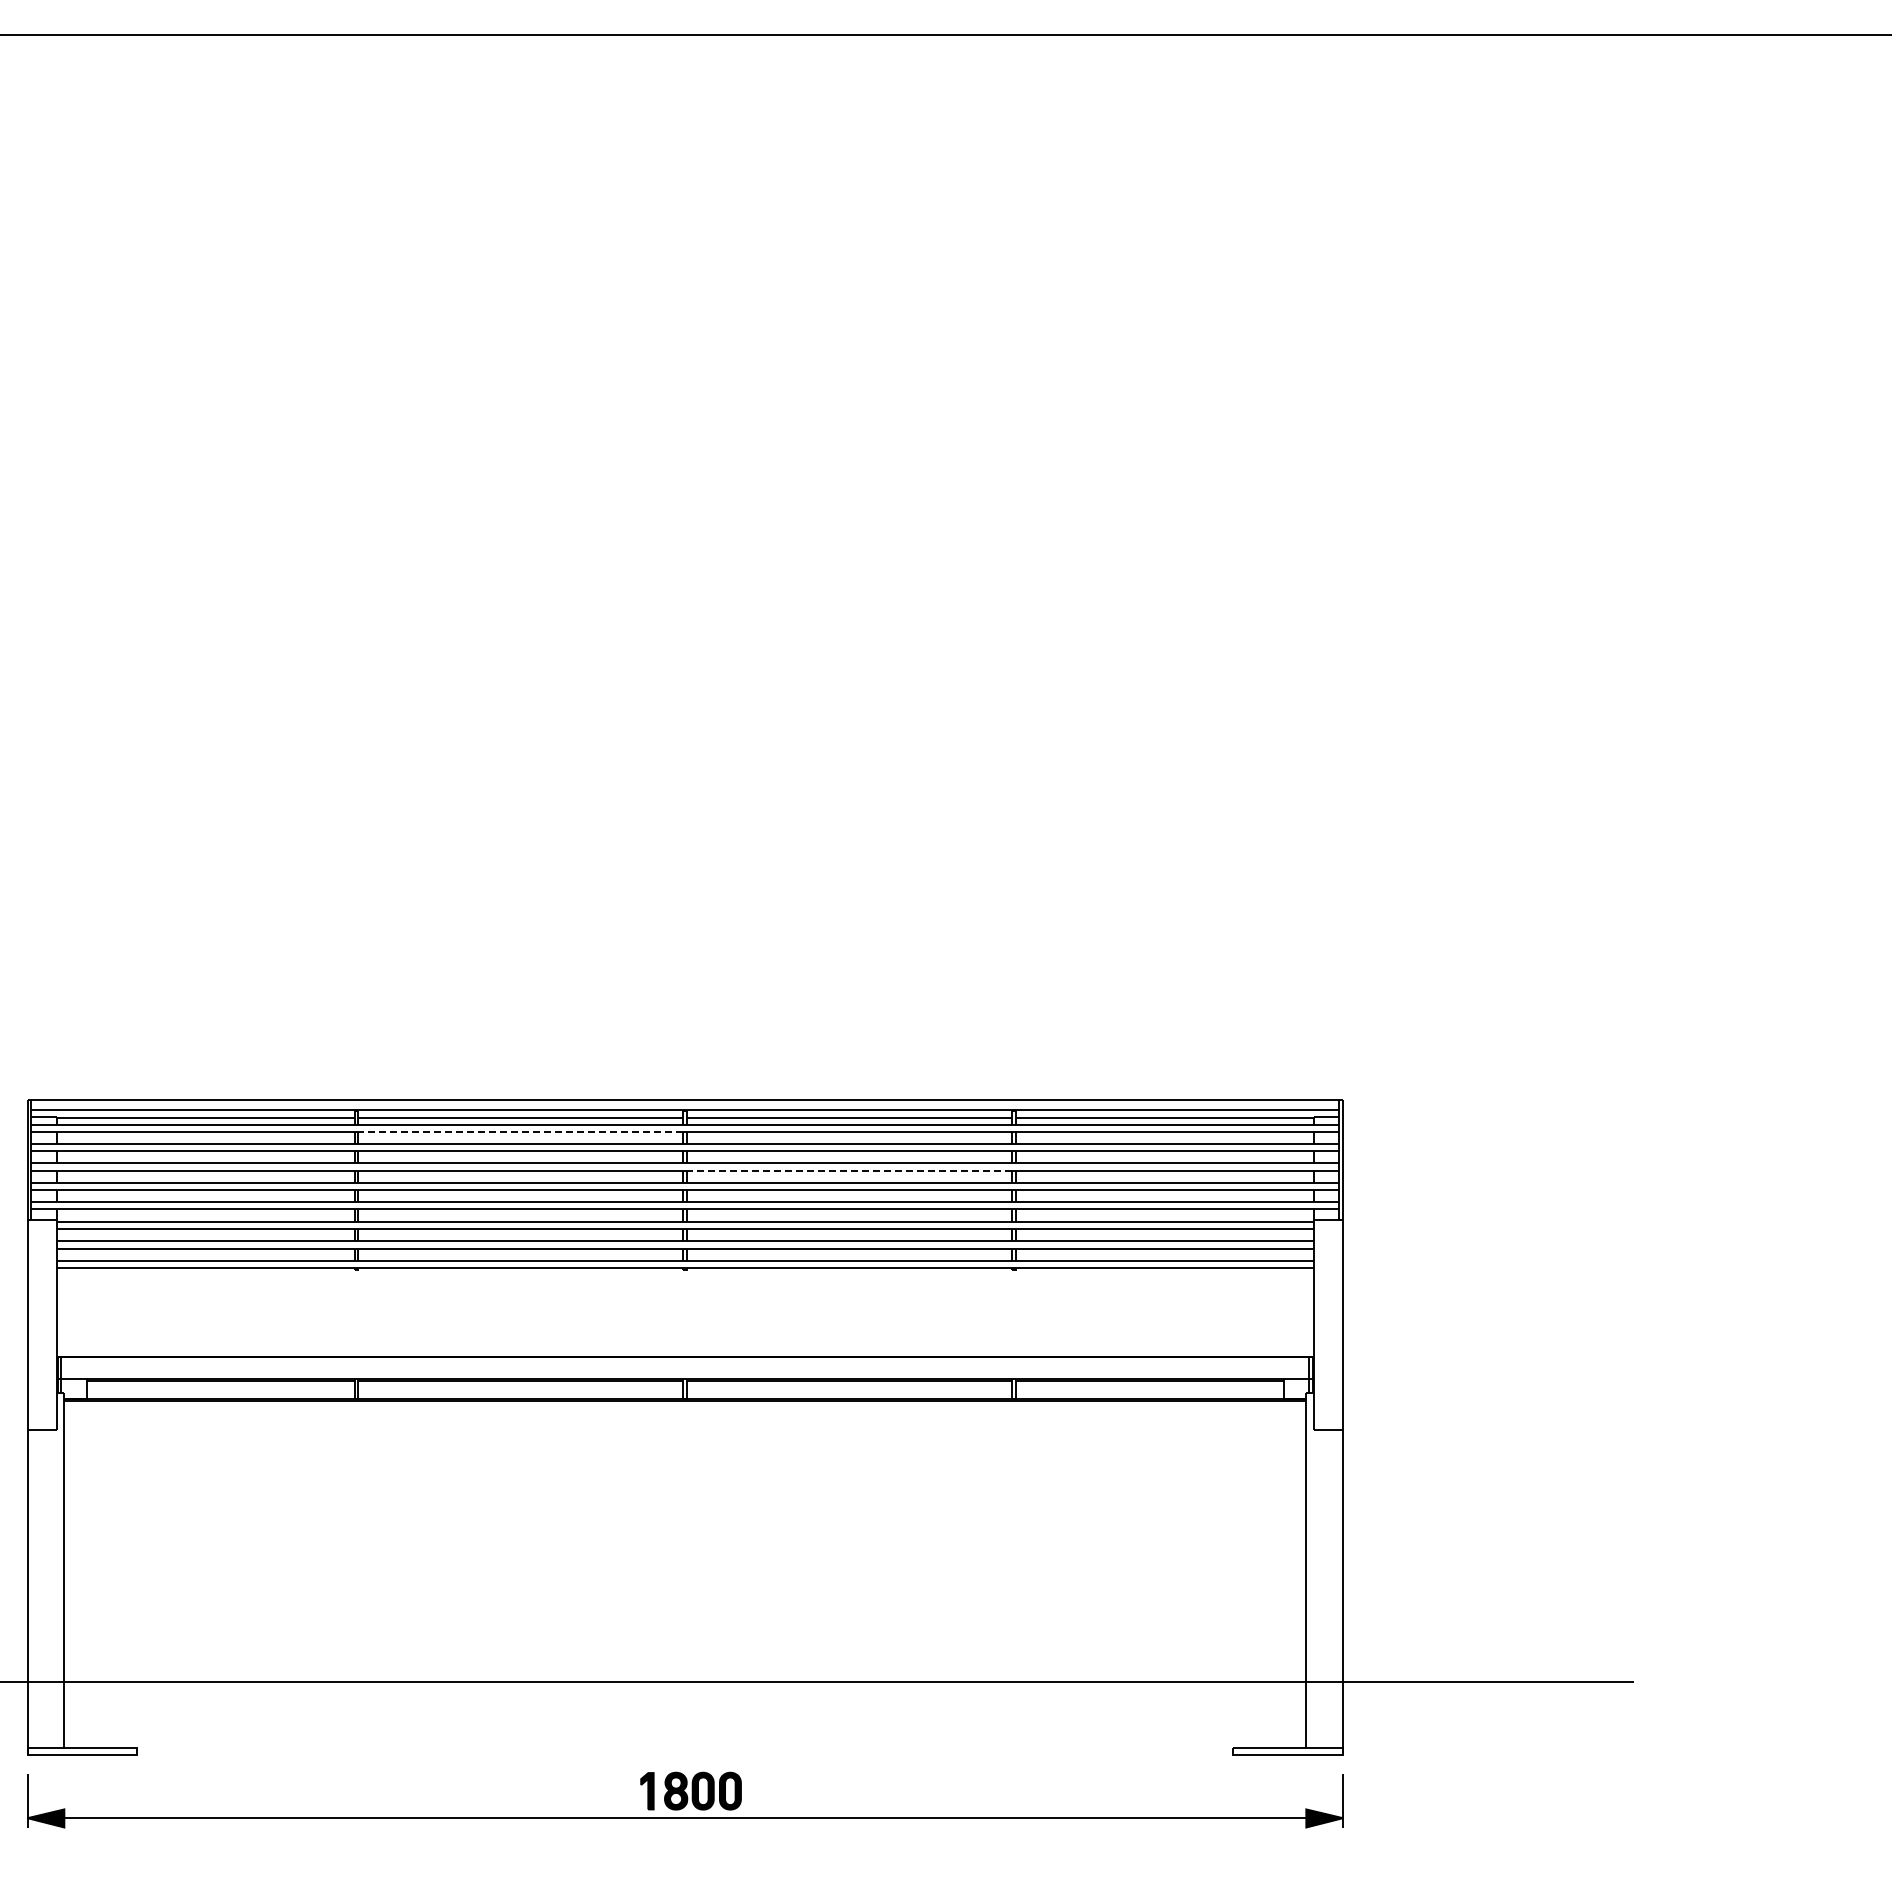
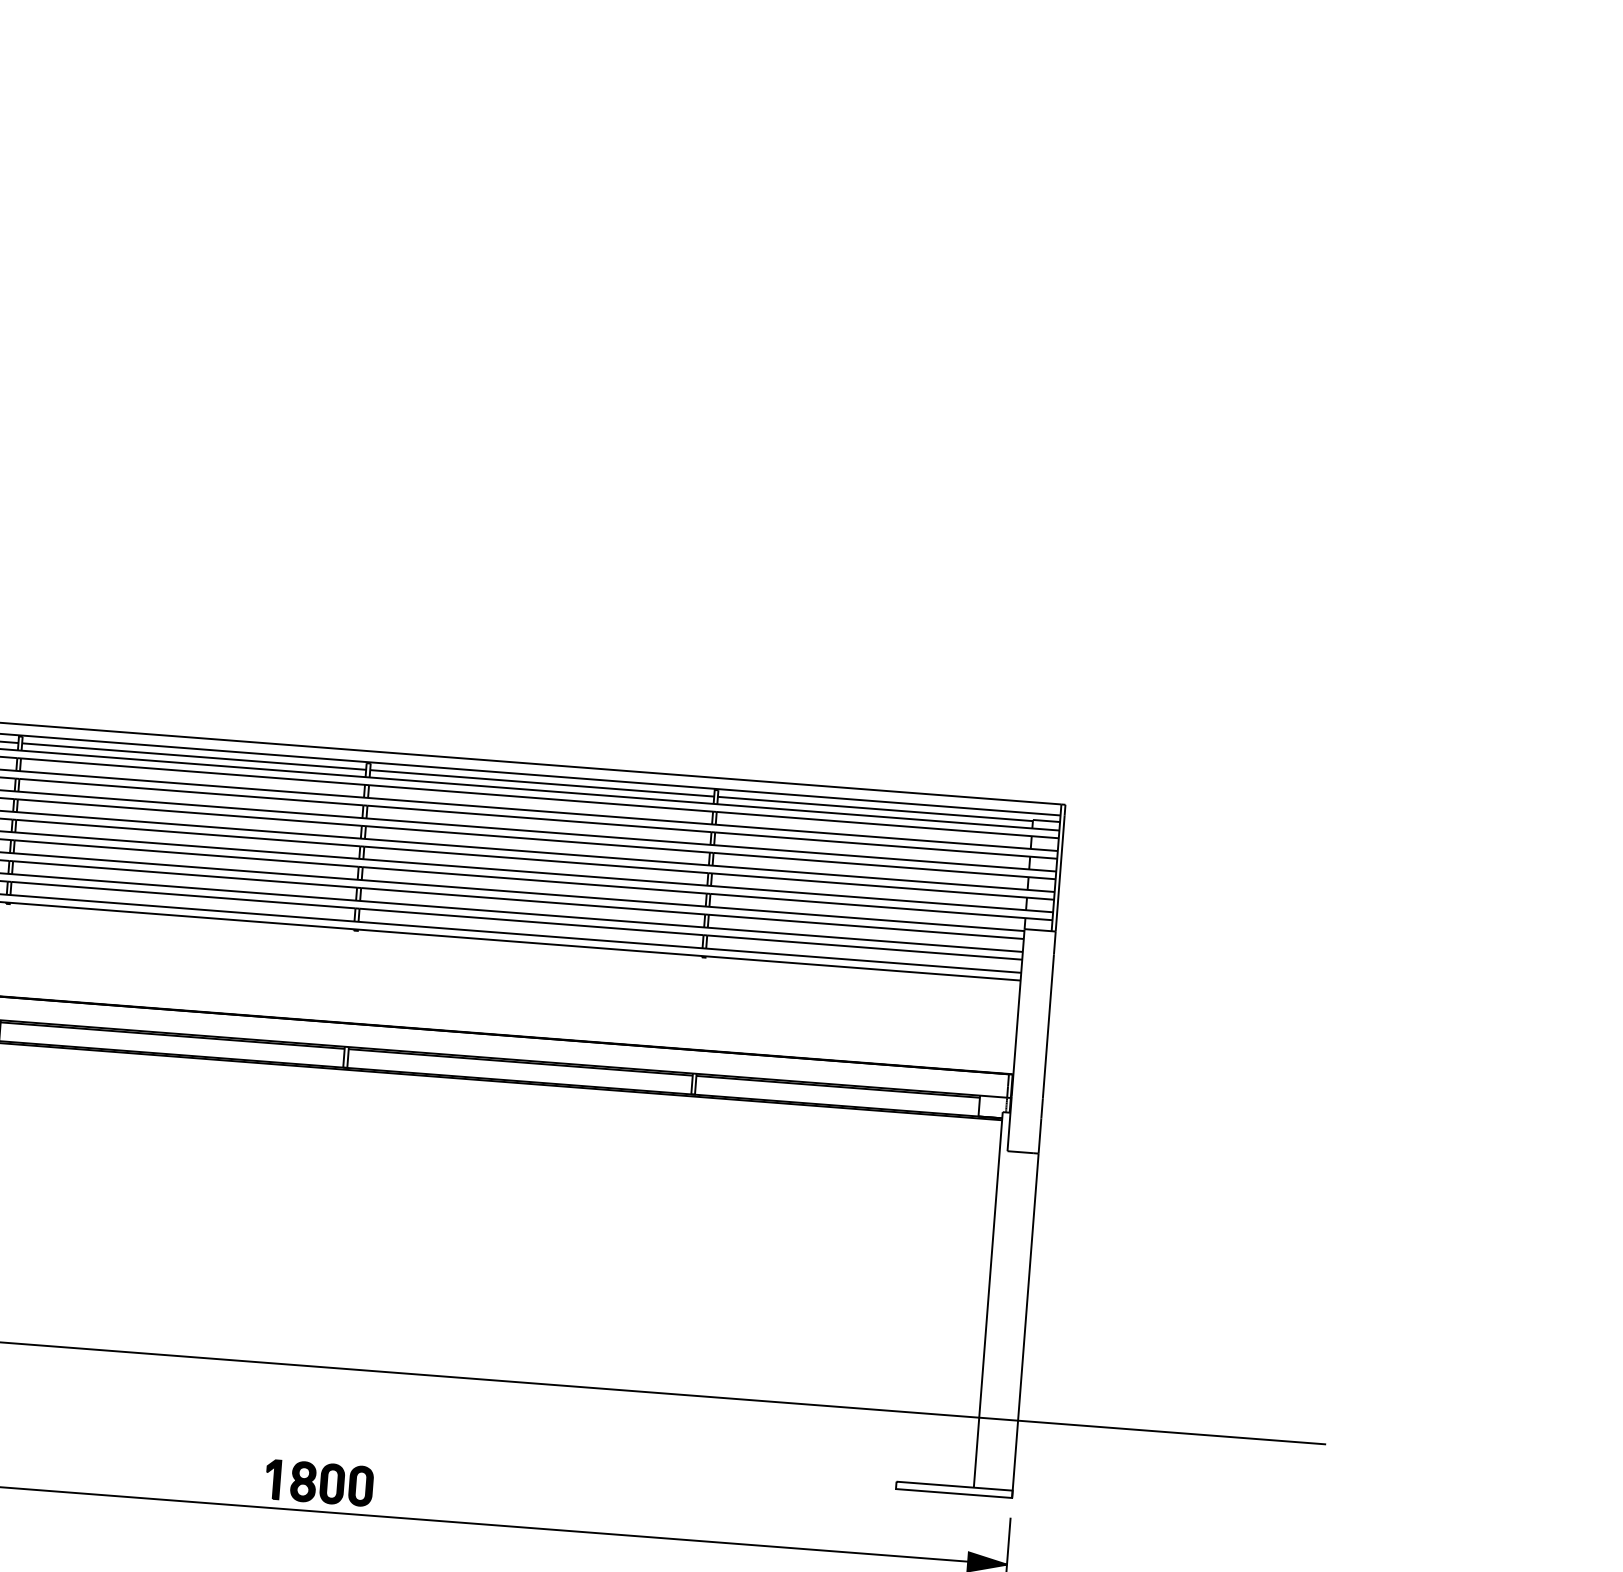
line: (520, 1131) -> (192, 771), dashed -> solid
line: (849, 1170) -> (537, 839), dashed -> solid

